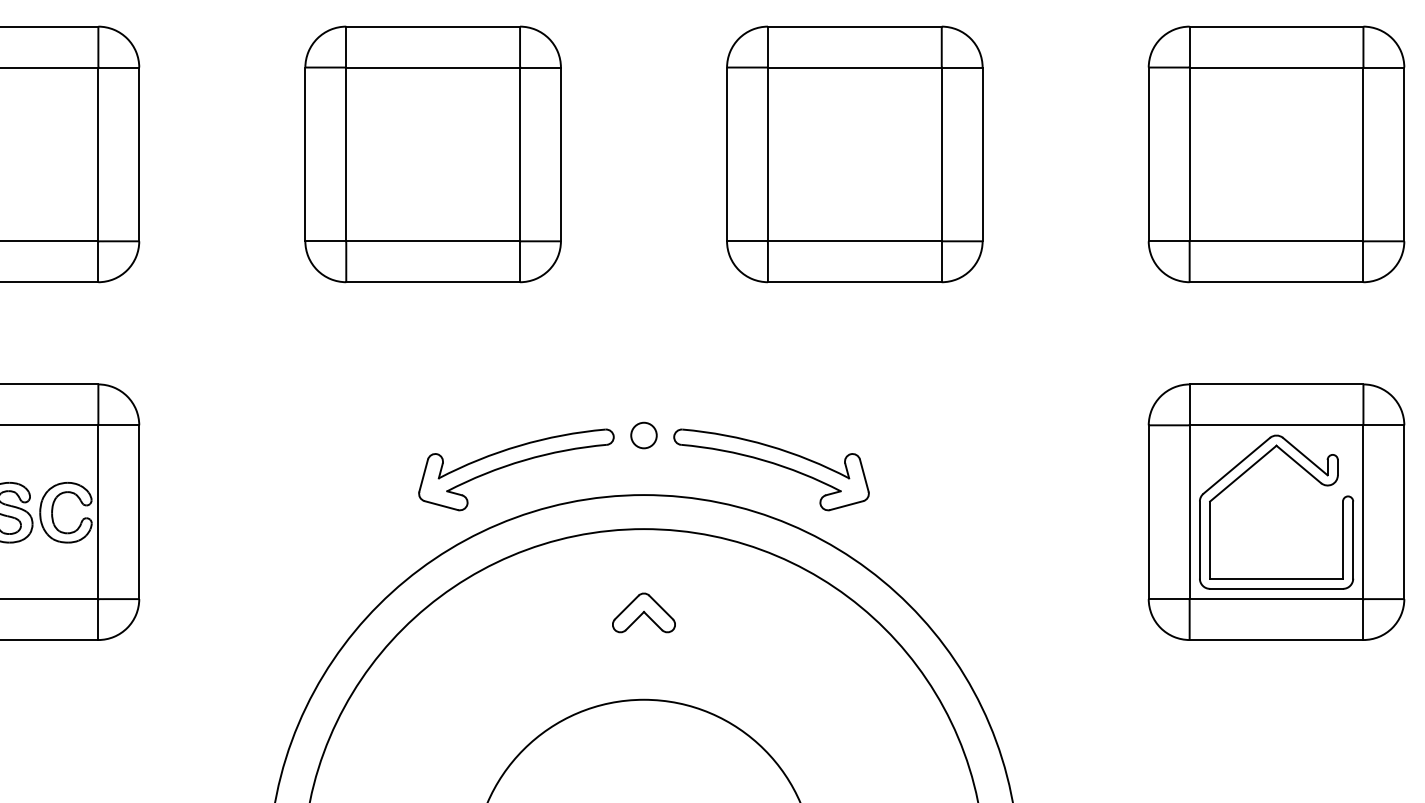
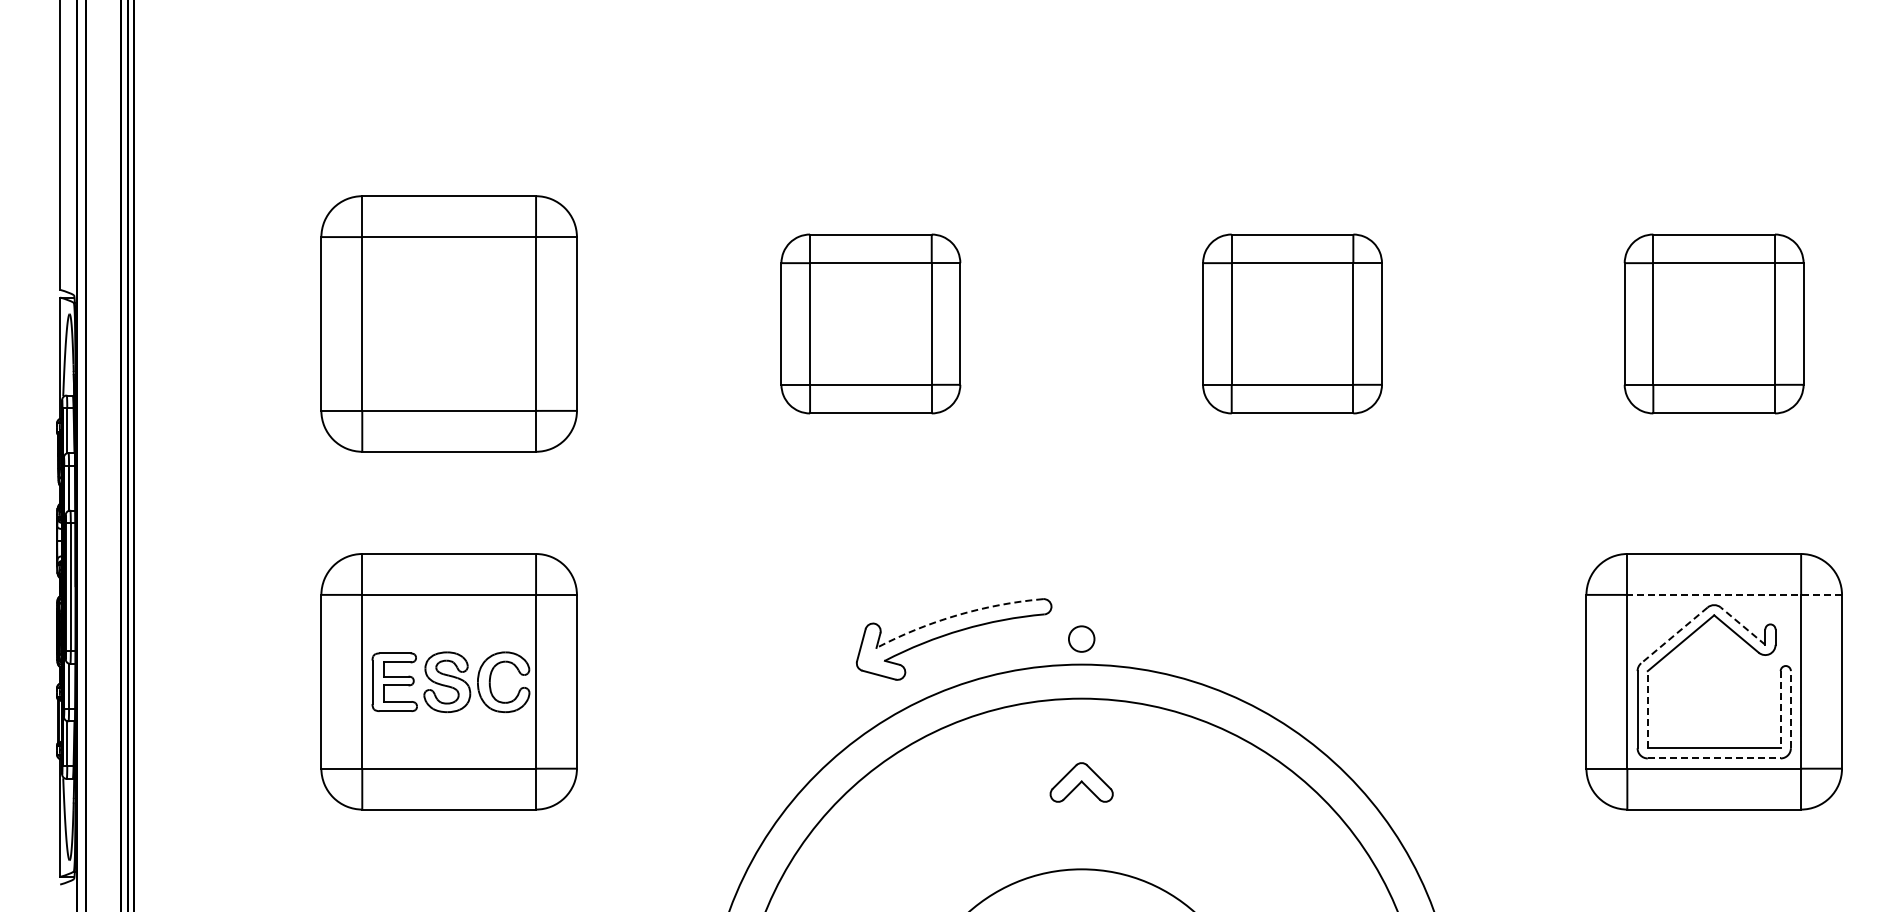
part: (432, 153) -> (870, 323), size x0.7
part: (854, 153) -> (1292, 323), size x0.7
part: (1275, 153) -> (1713, 323), size x0.7
line: (1296, 424) -> (1734, 594), solid -> dashed
circle: (643, 434) -> (1081, 638), moved
arc: (519, 445) -> (957, 615), solid -> dashed
line: (1304, 455) -> (1742, 625), solid -> dashed
line: (1236, 465) -> (1674, 635), solid -> dashed
part: (771, 469) -> (1209, 639), removed
line: (1209, 539) -> (1647, 709), solid -> dashed
line: (1342, 539) -> (1780, 709), solid -> dashed
line: (1352, 539) -> (1790, 709), solid -> dashed
line: (1276, 588) -> (1714, 758), solid -> dashed

